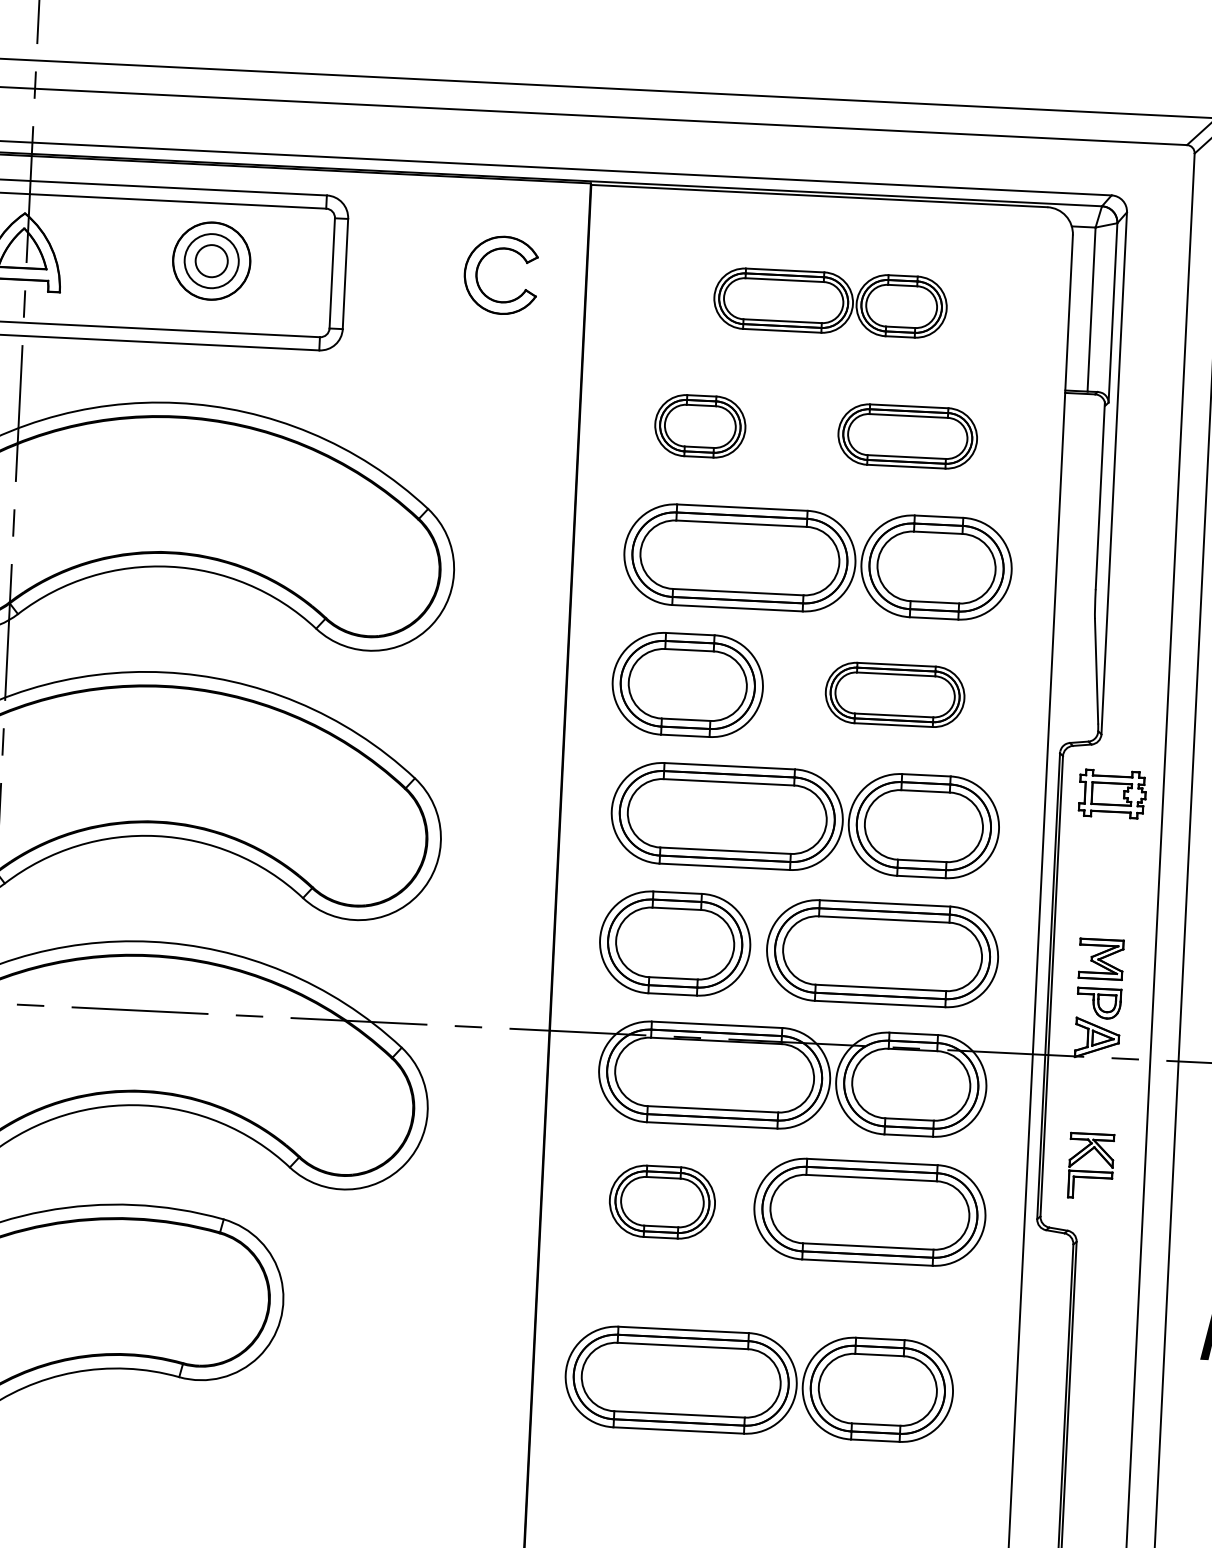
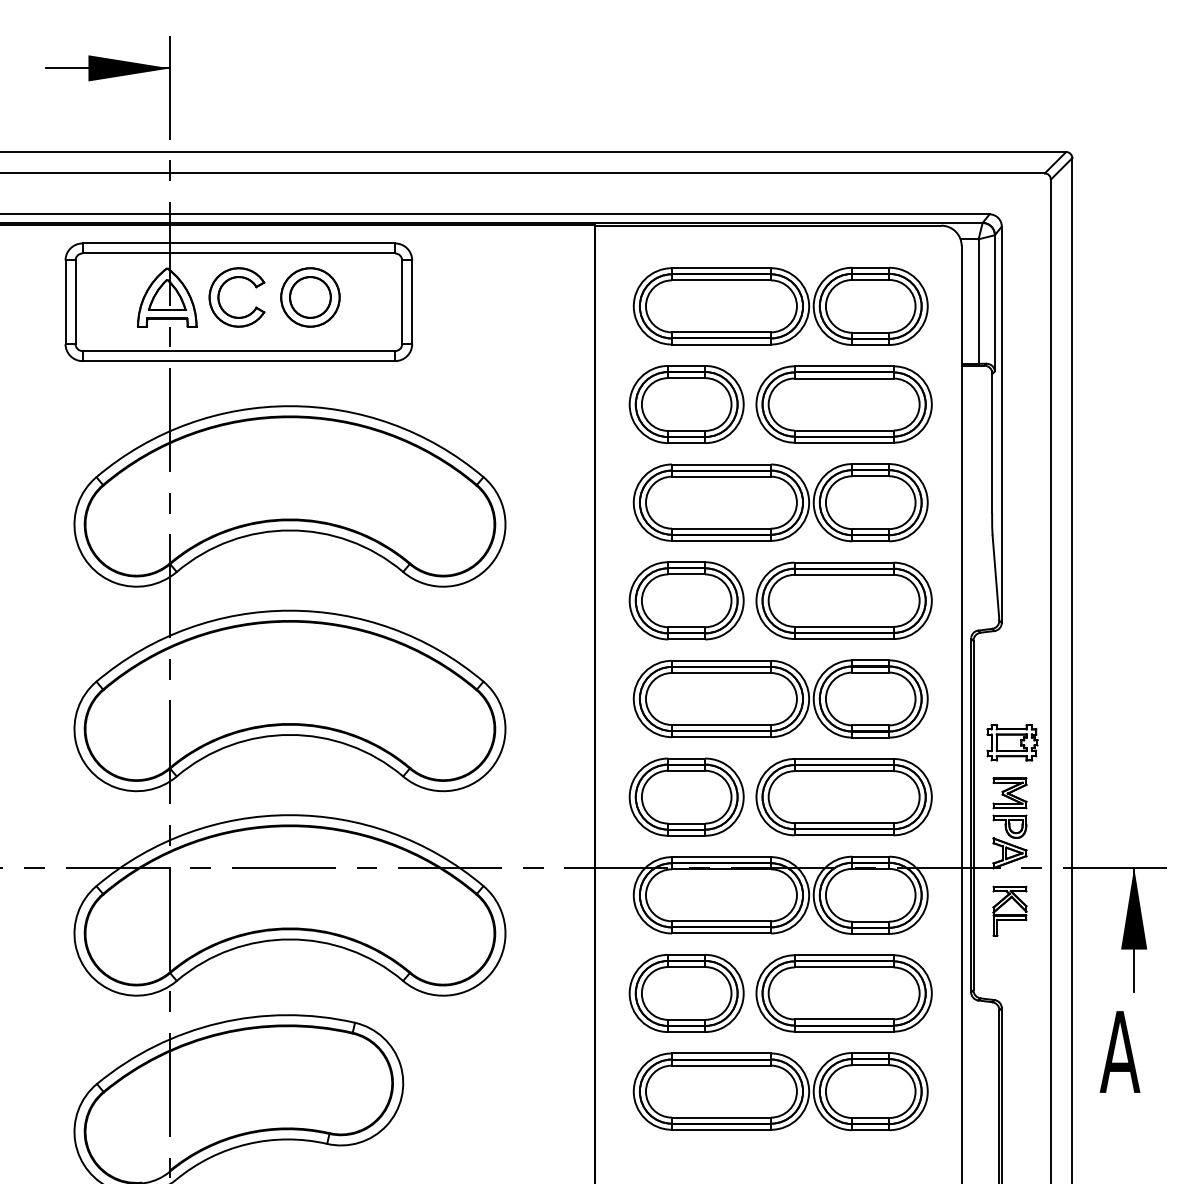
circle: (211, 261) -> (310, 297), size x1.67
part: (479, 267) -> (220, 292), moved
part: (830, 301) -> (780, 305), size x1.67
part: (700, 426) -> (686, 404), size x1.67
part: (906, 436) -> (843, 404), size x1.67
part: (894, 694) -> (843, 600), size x1.67
part: (1112, 793) -> (1012, 742), moved
part: (1090, 1165) -> (1009, 910), moved
part: (662, 1202) -> (686, 993), size x1.43
part: (758, 1383) -> (780, 1091), moved

